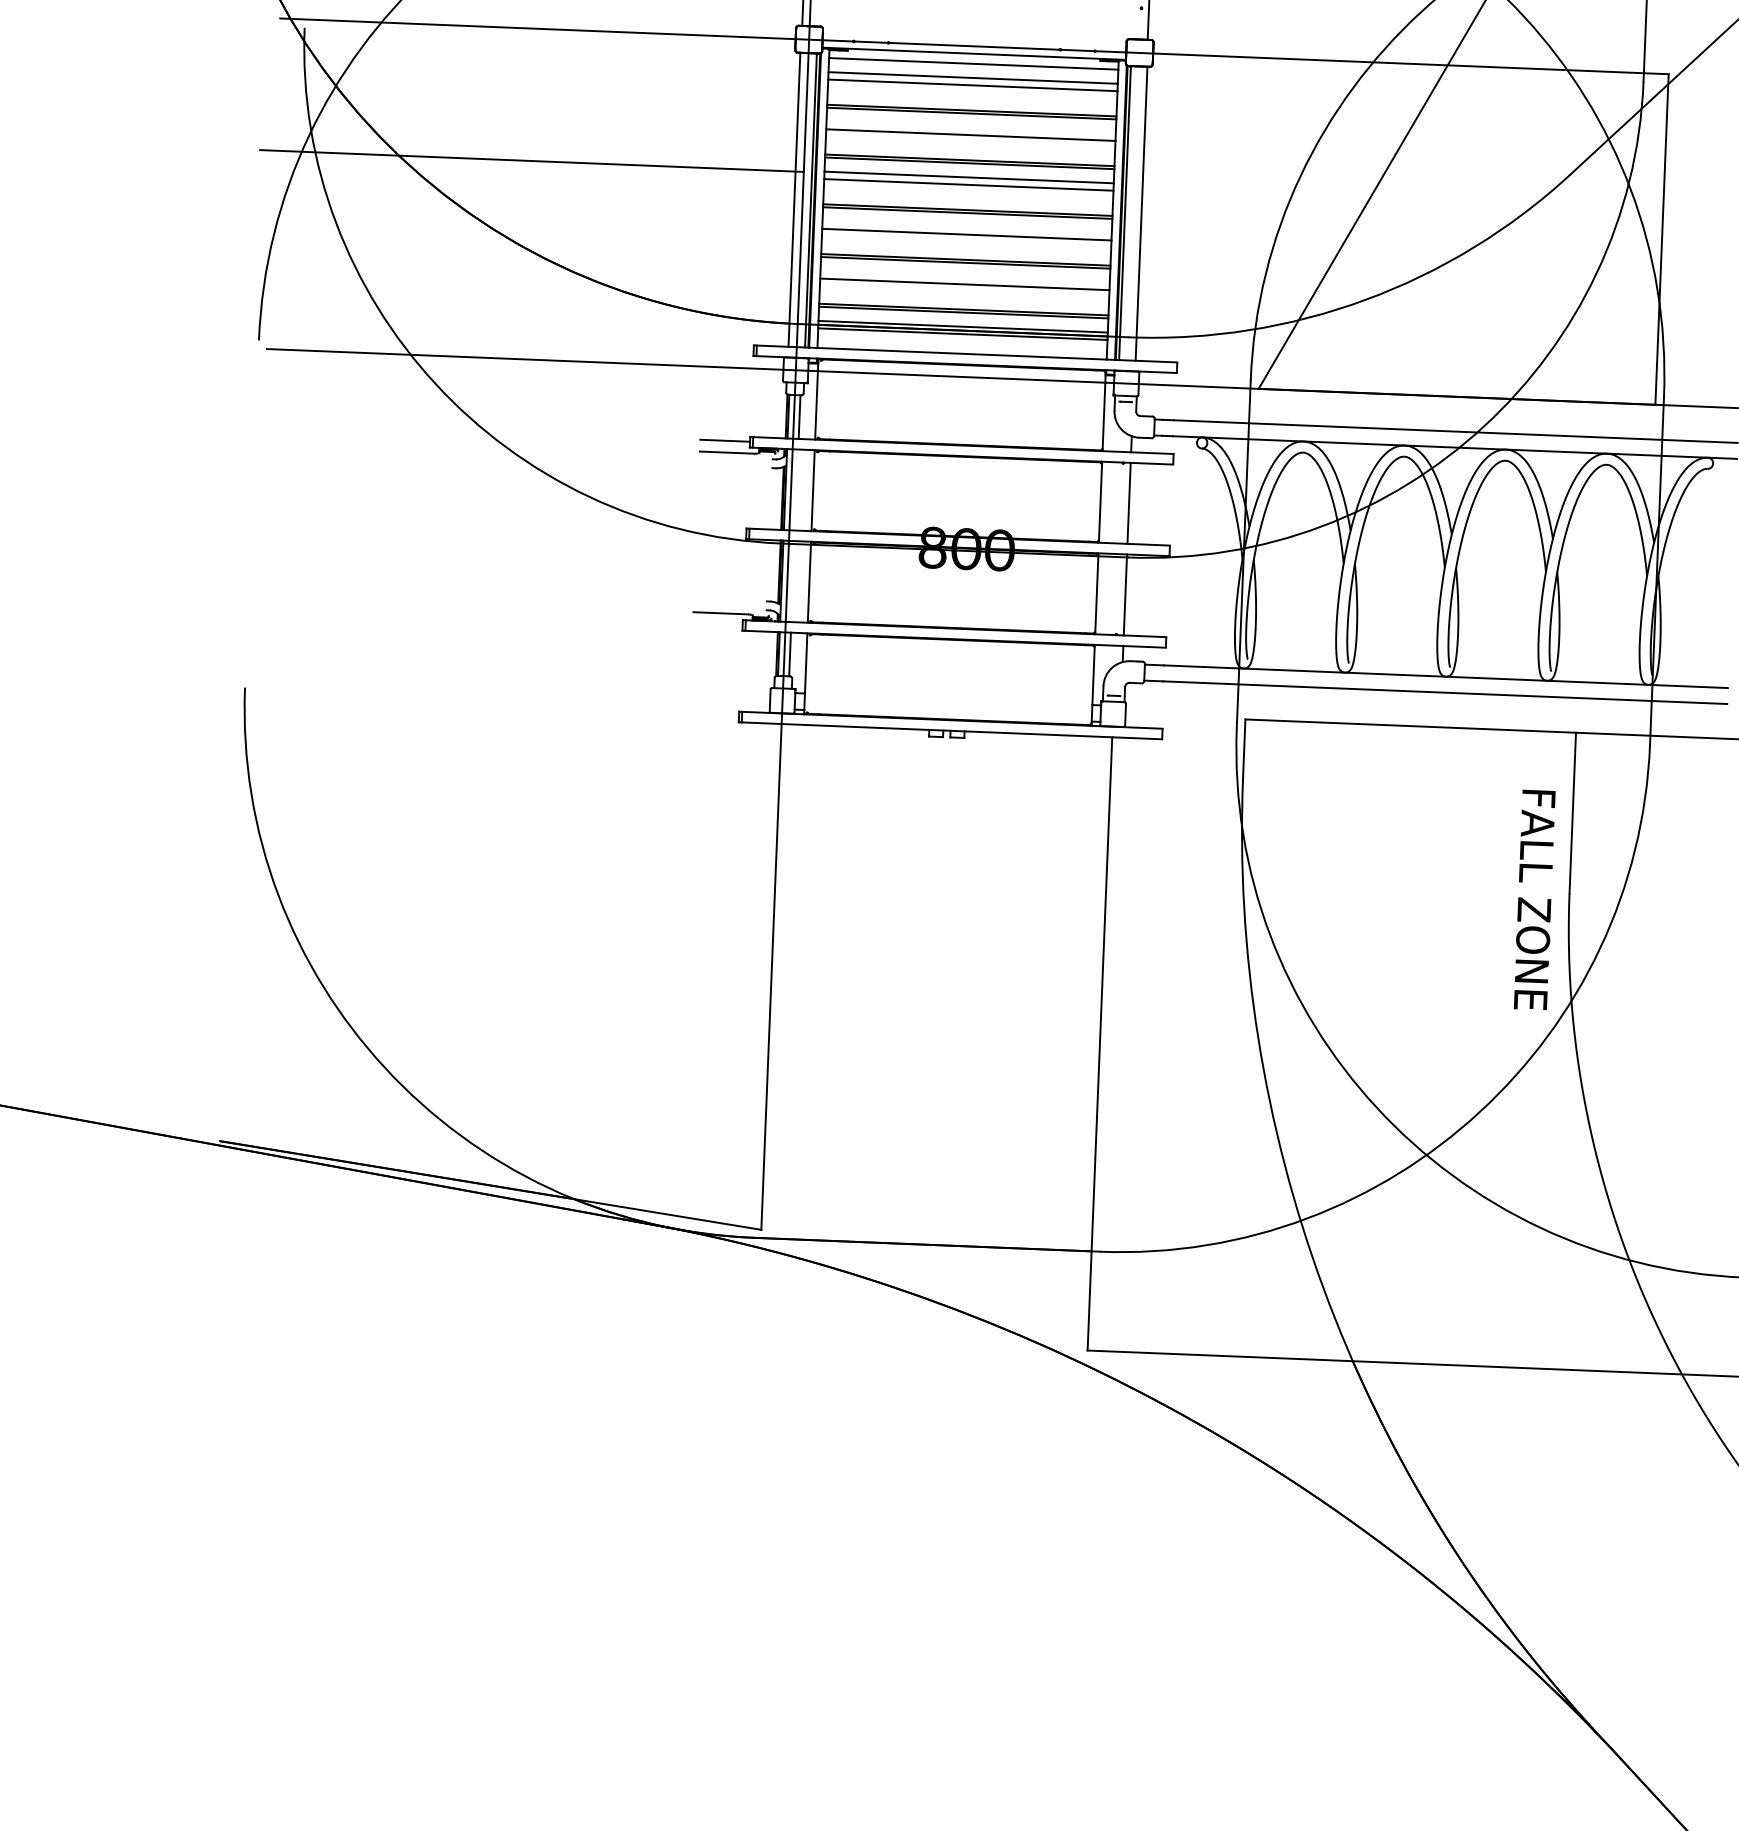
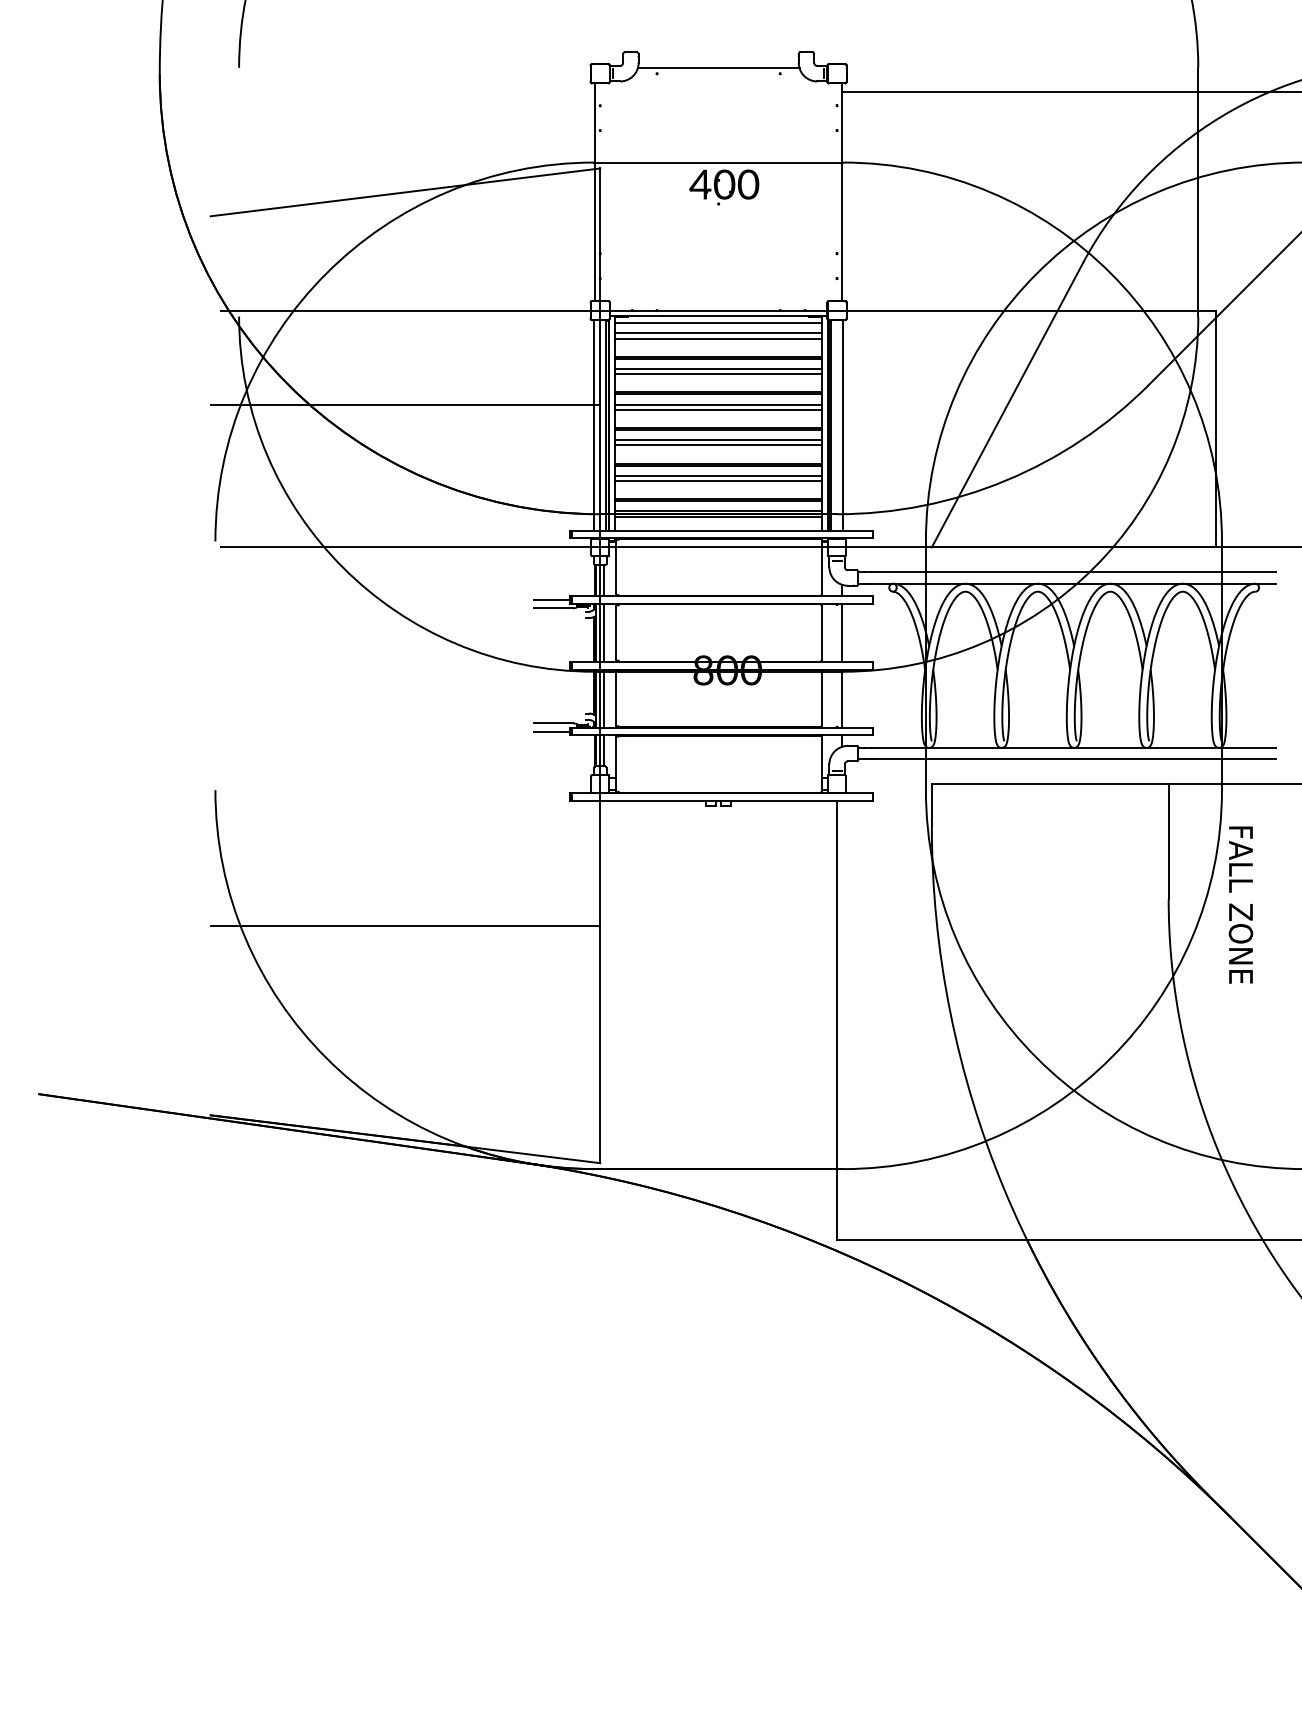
line: (970, 127) -> (718, 368), added
line: (966, 227) -> (718, 440), added
line: (964, 276) -> (718, 475), added
line: (796, 490) -> (604, 633), added
line: (793, 581) -> (604, 698), added
line: (717, 624) -> (551, 731), added
line: (502, 888) -> (405, 926), added
text: (1534, 899) -> (1240, 904), moved

